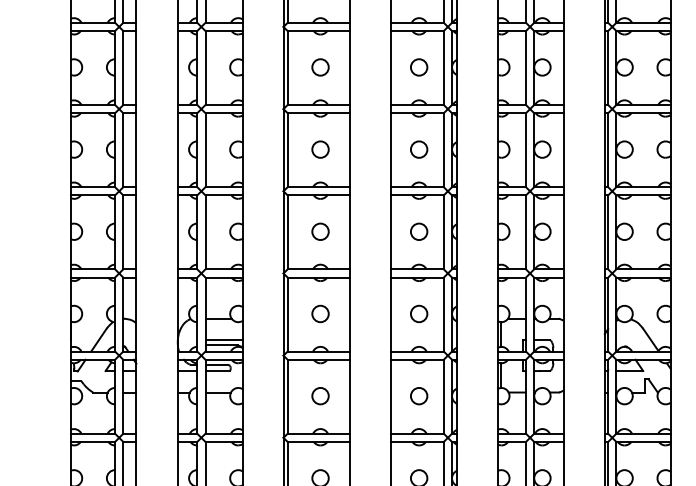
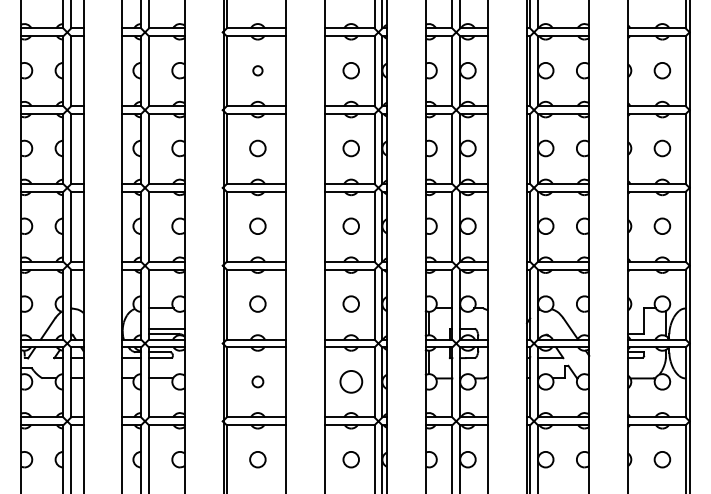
circle: (320, 67) -> (257, 70), size x0.6
circle: (320, 395) -> (257, 381), size x0.7
circle: (418, 395) -> (350, 381), size x1.4

